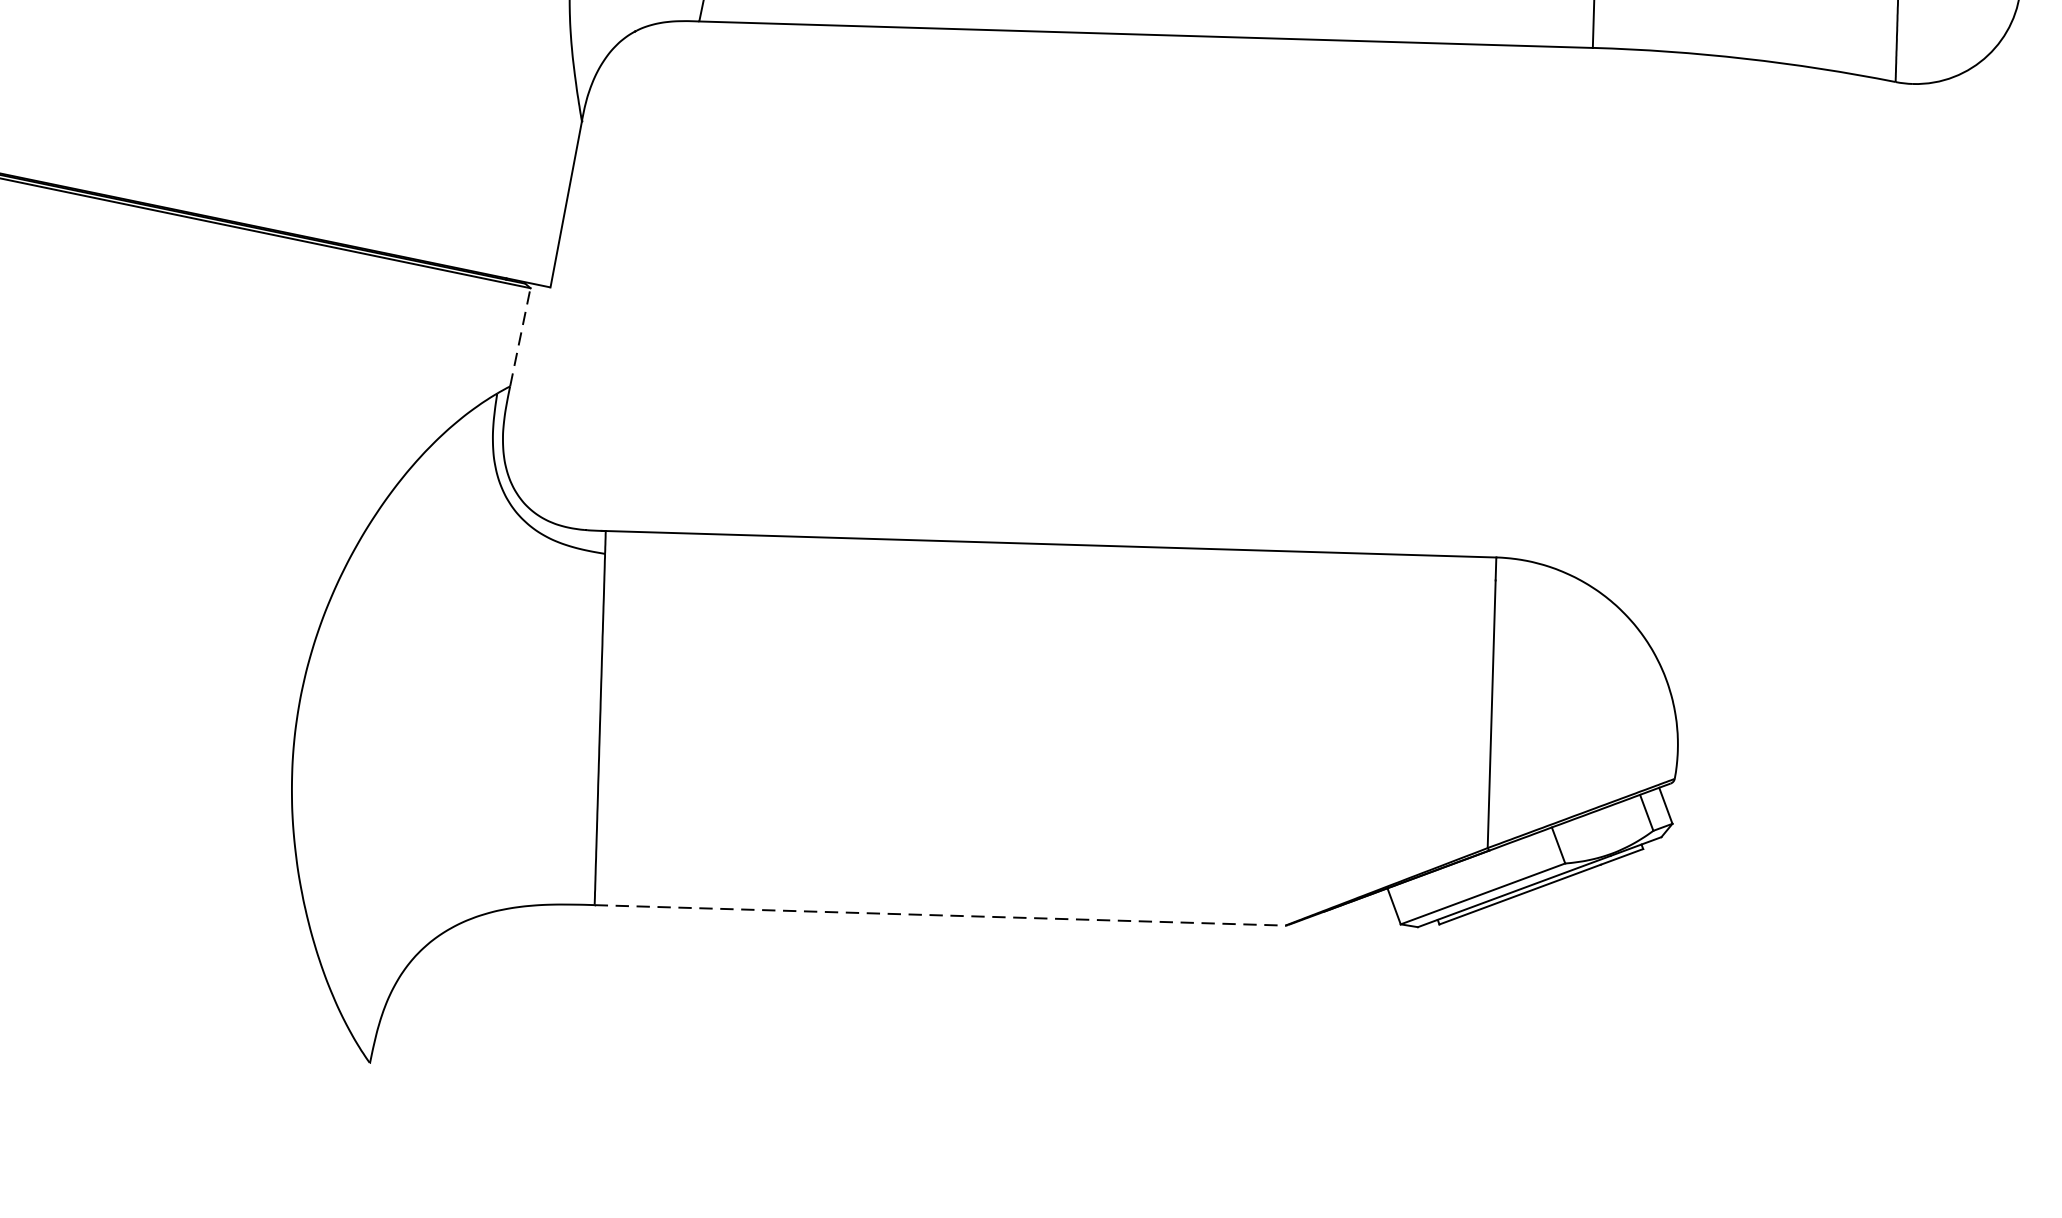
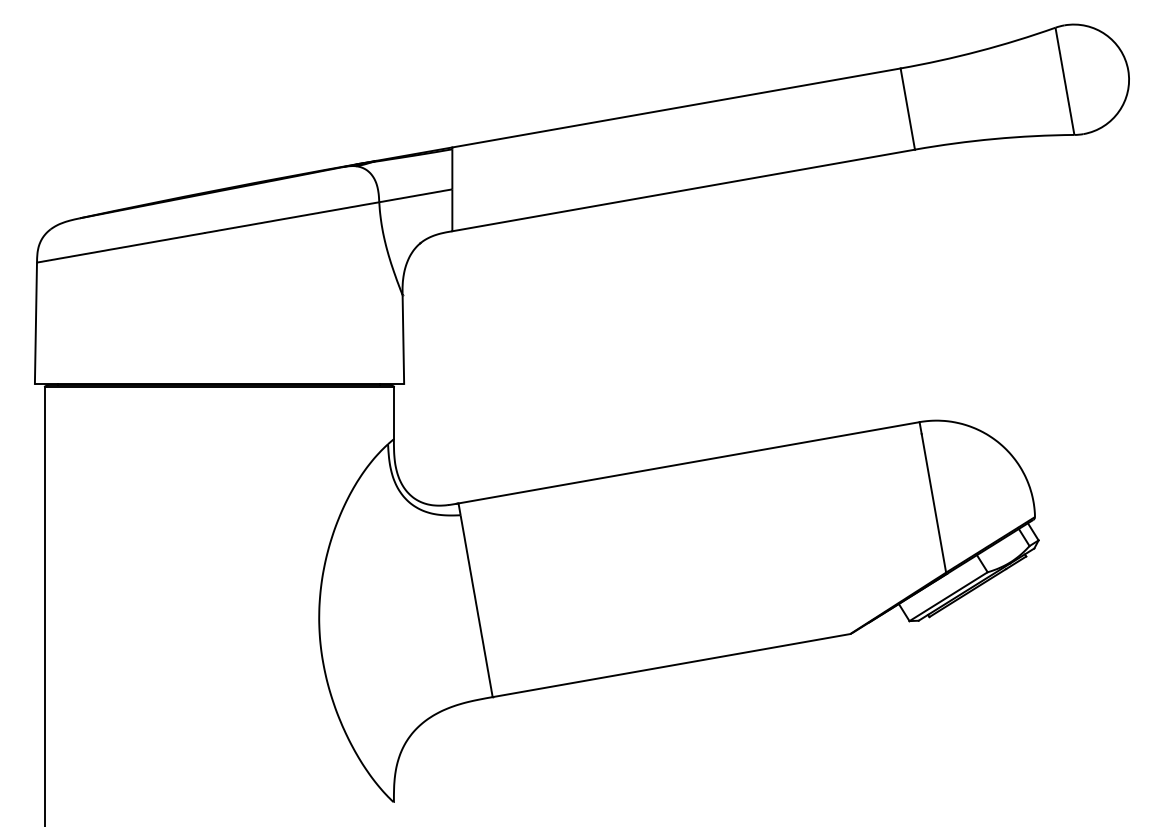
line: (519, 336) -> (393, 412), dashed -> solid
line: (940, 915) -> (671, 665), dashed -> solid

